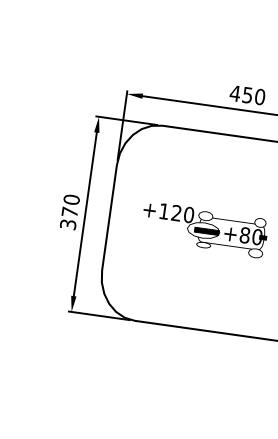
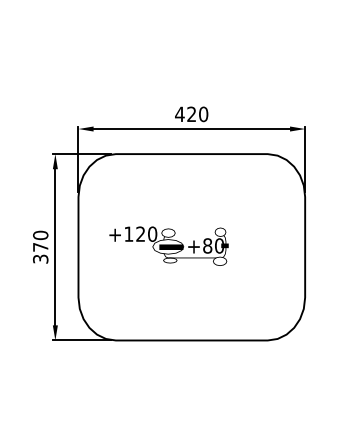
text: (247, 95) -> (191, 114), 450 -> 420

